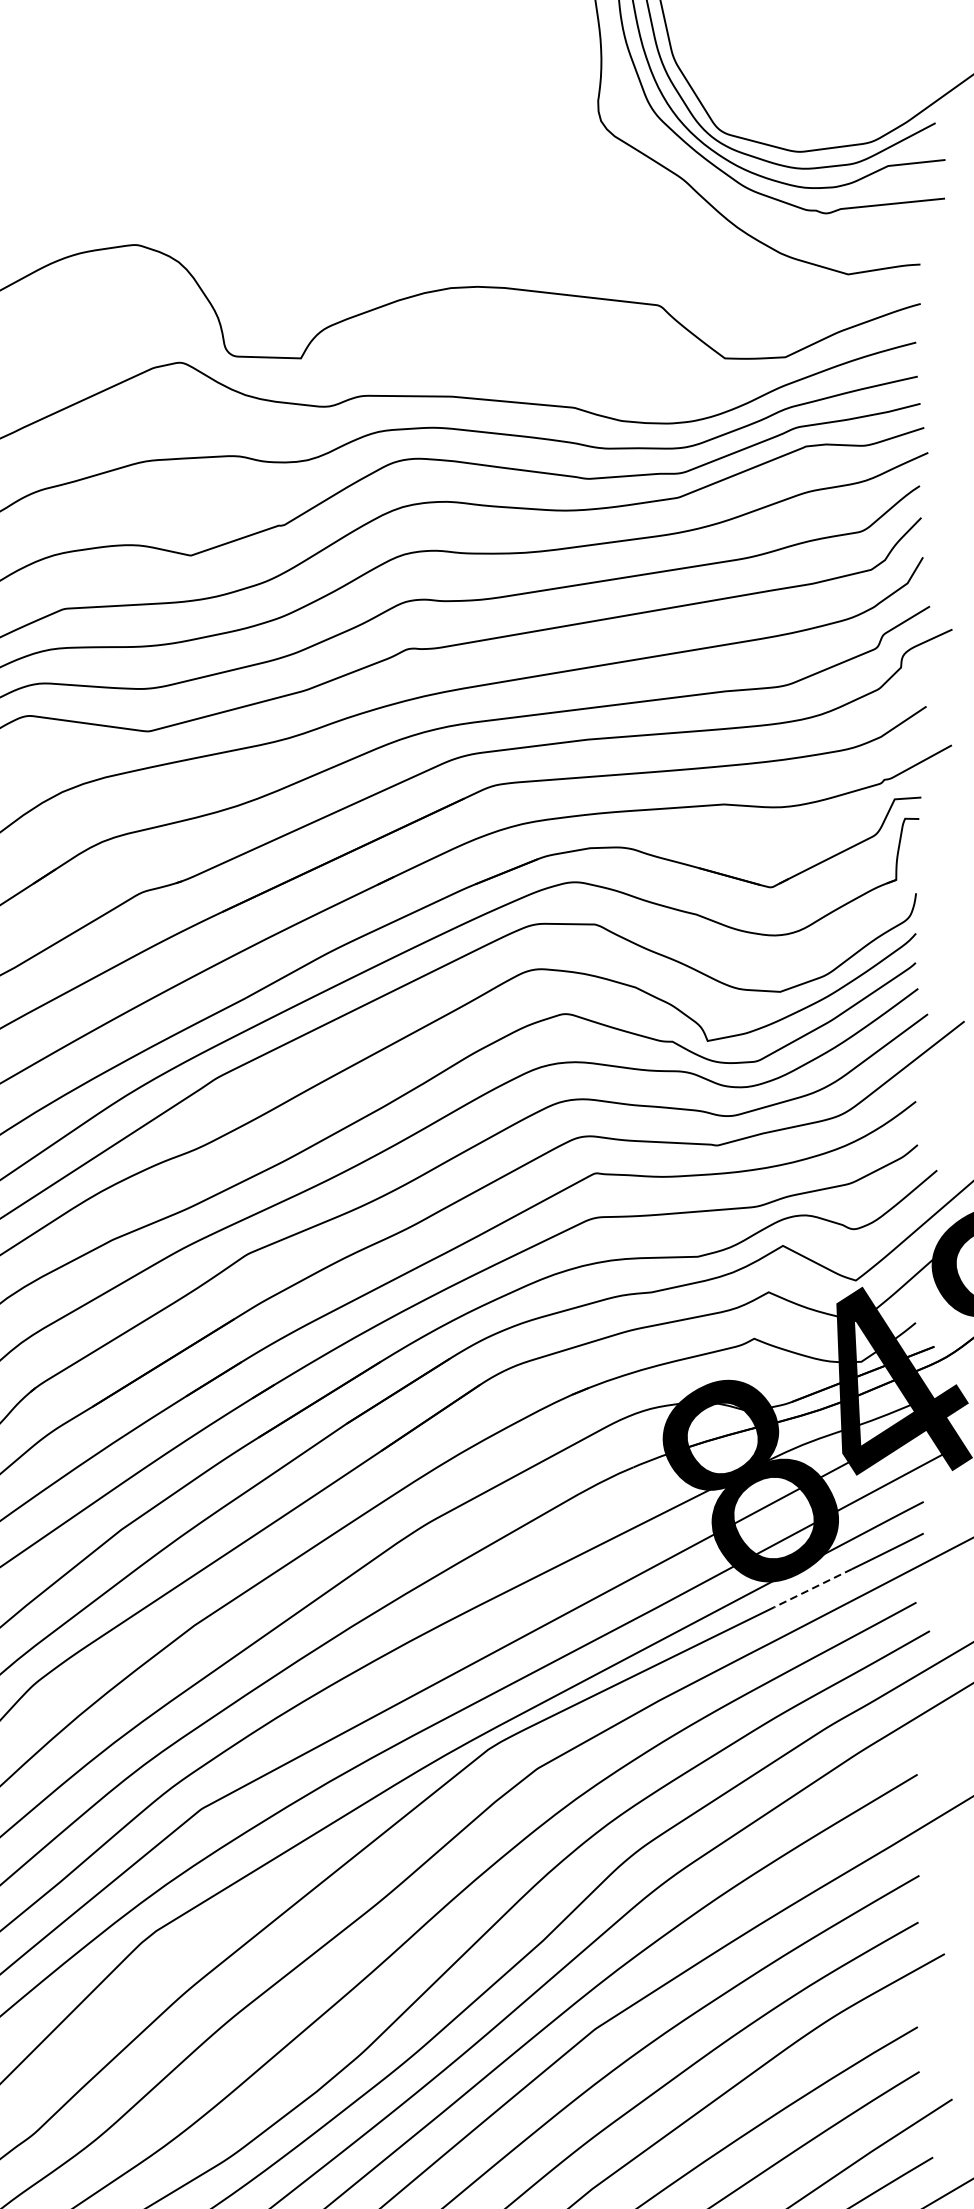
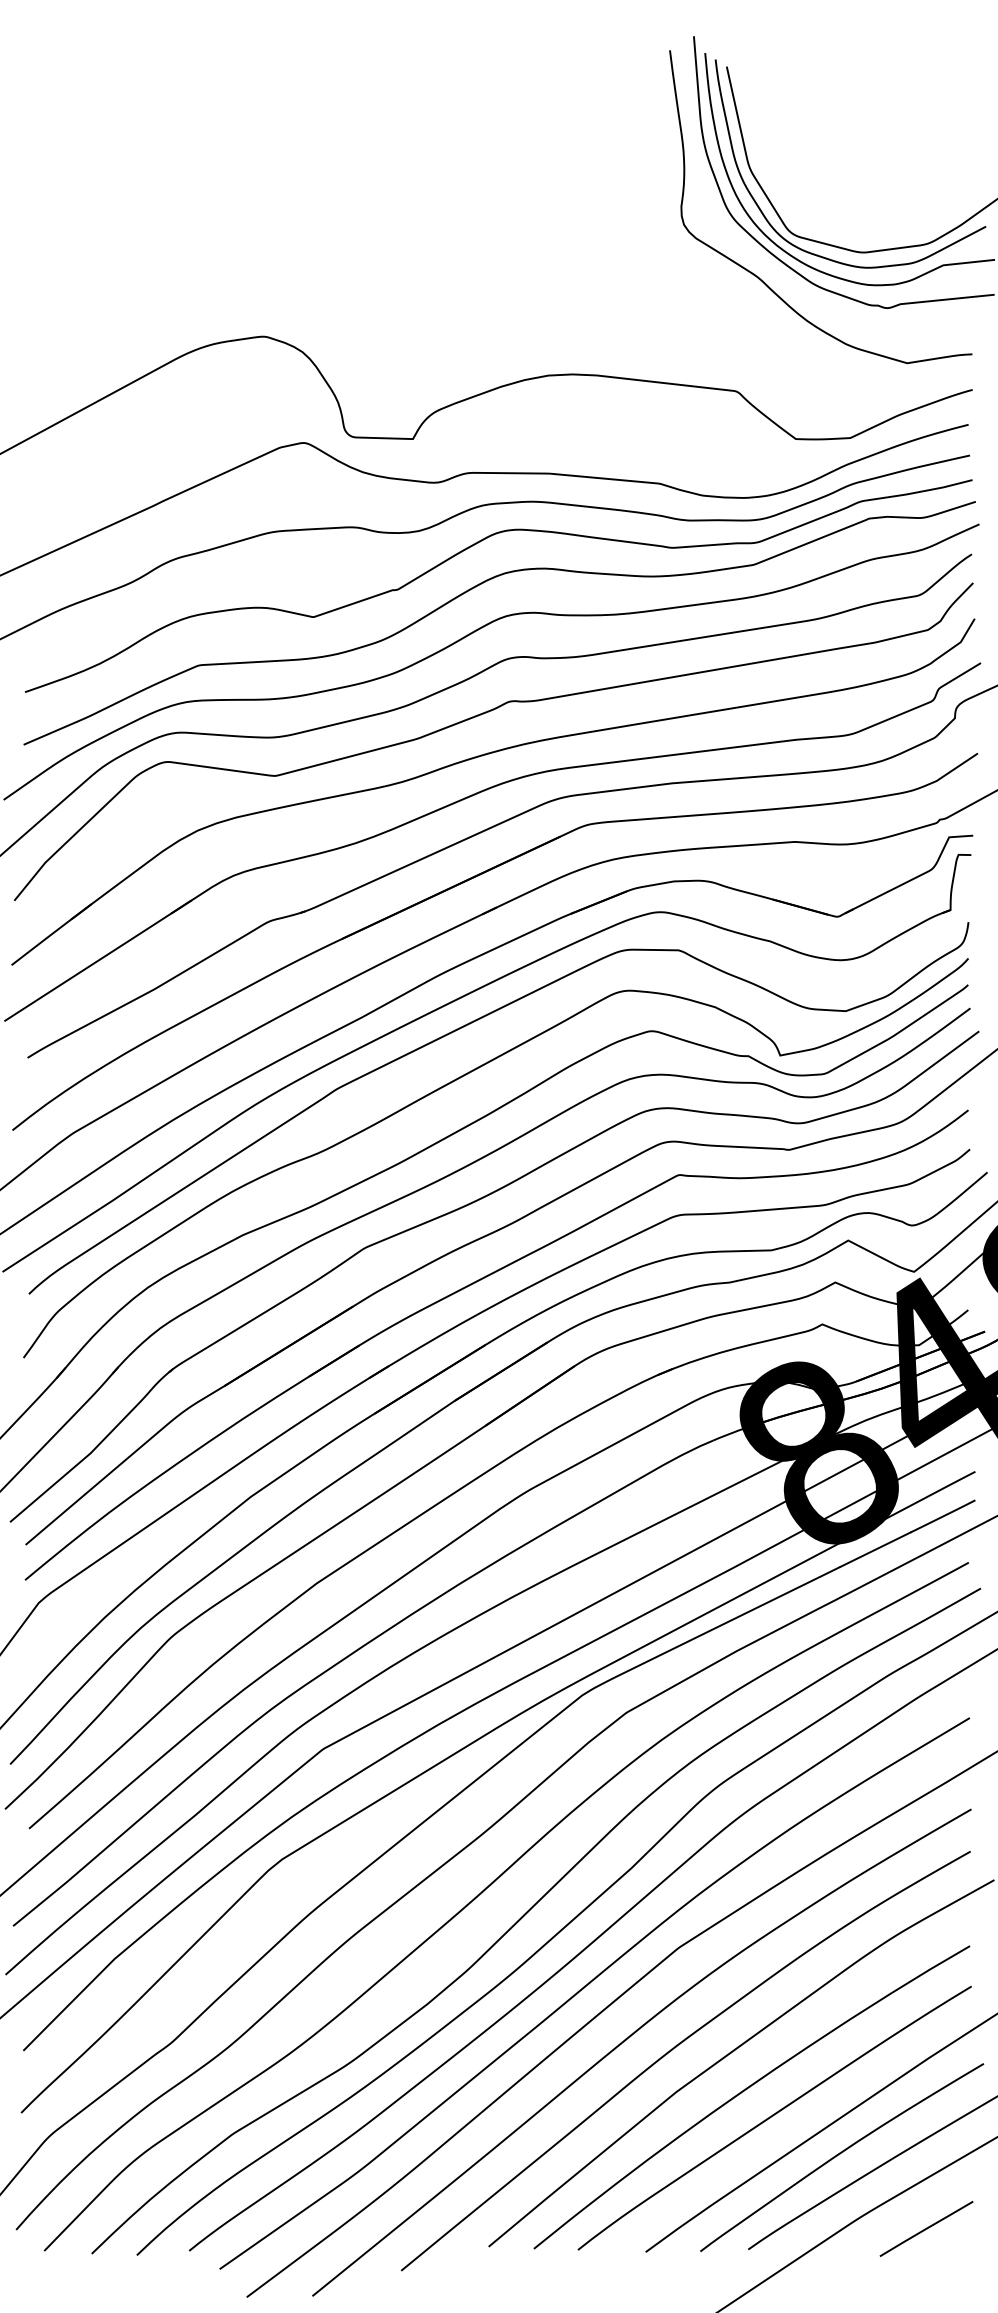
line: (813, 1587) -> (875, 1549), dashed -> solid

